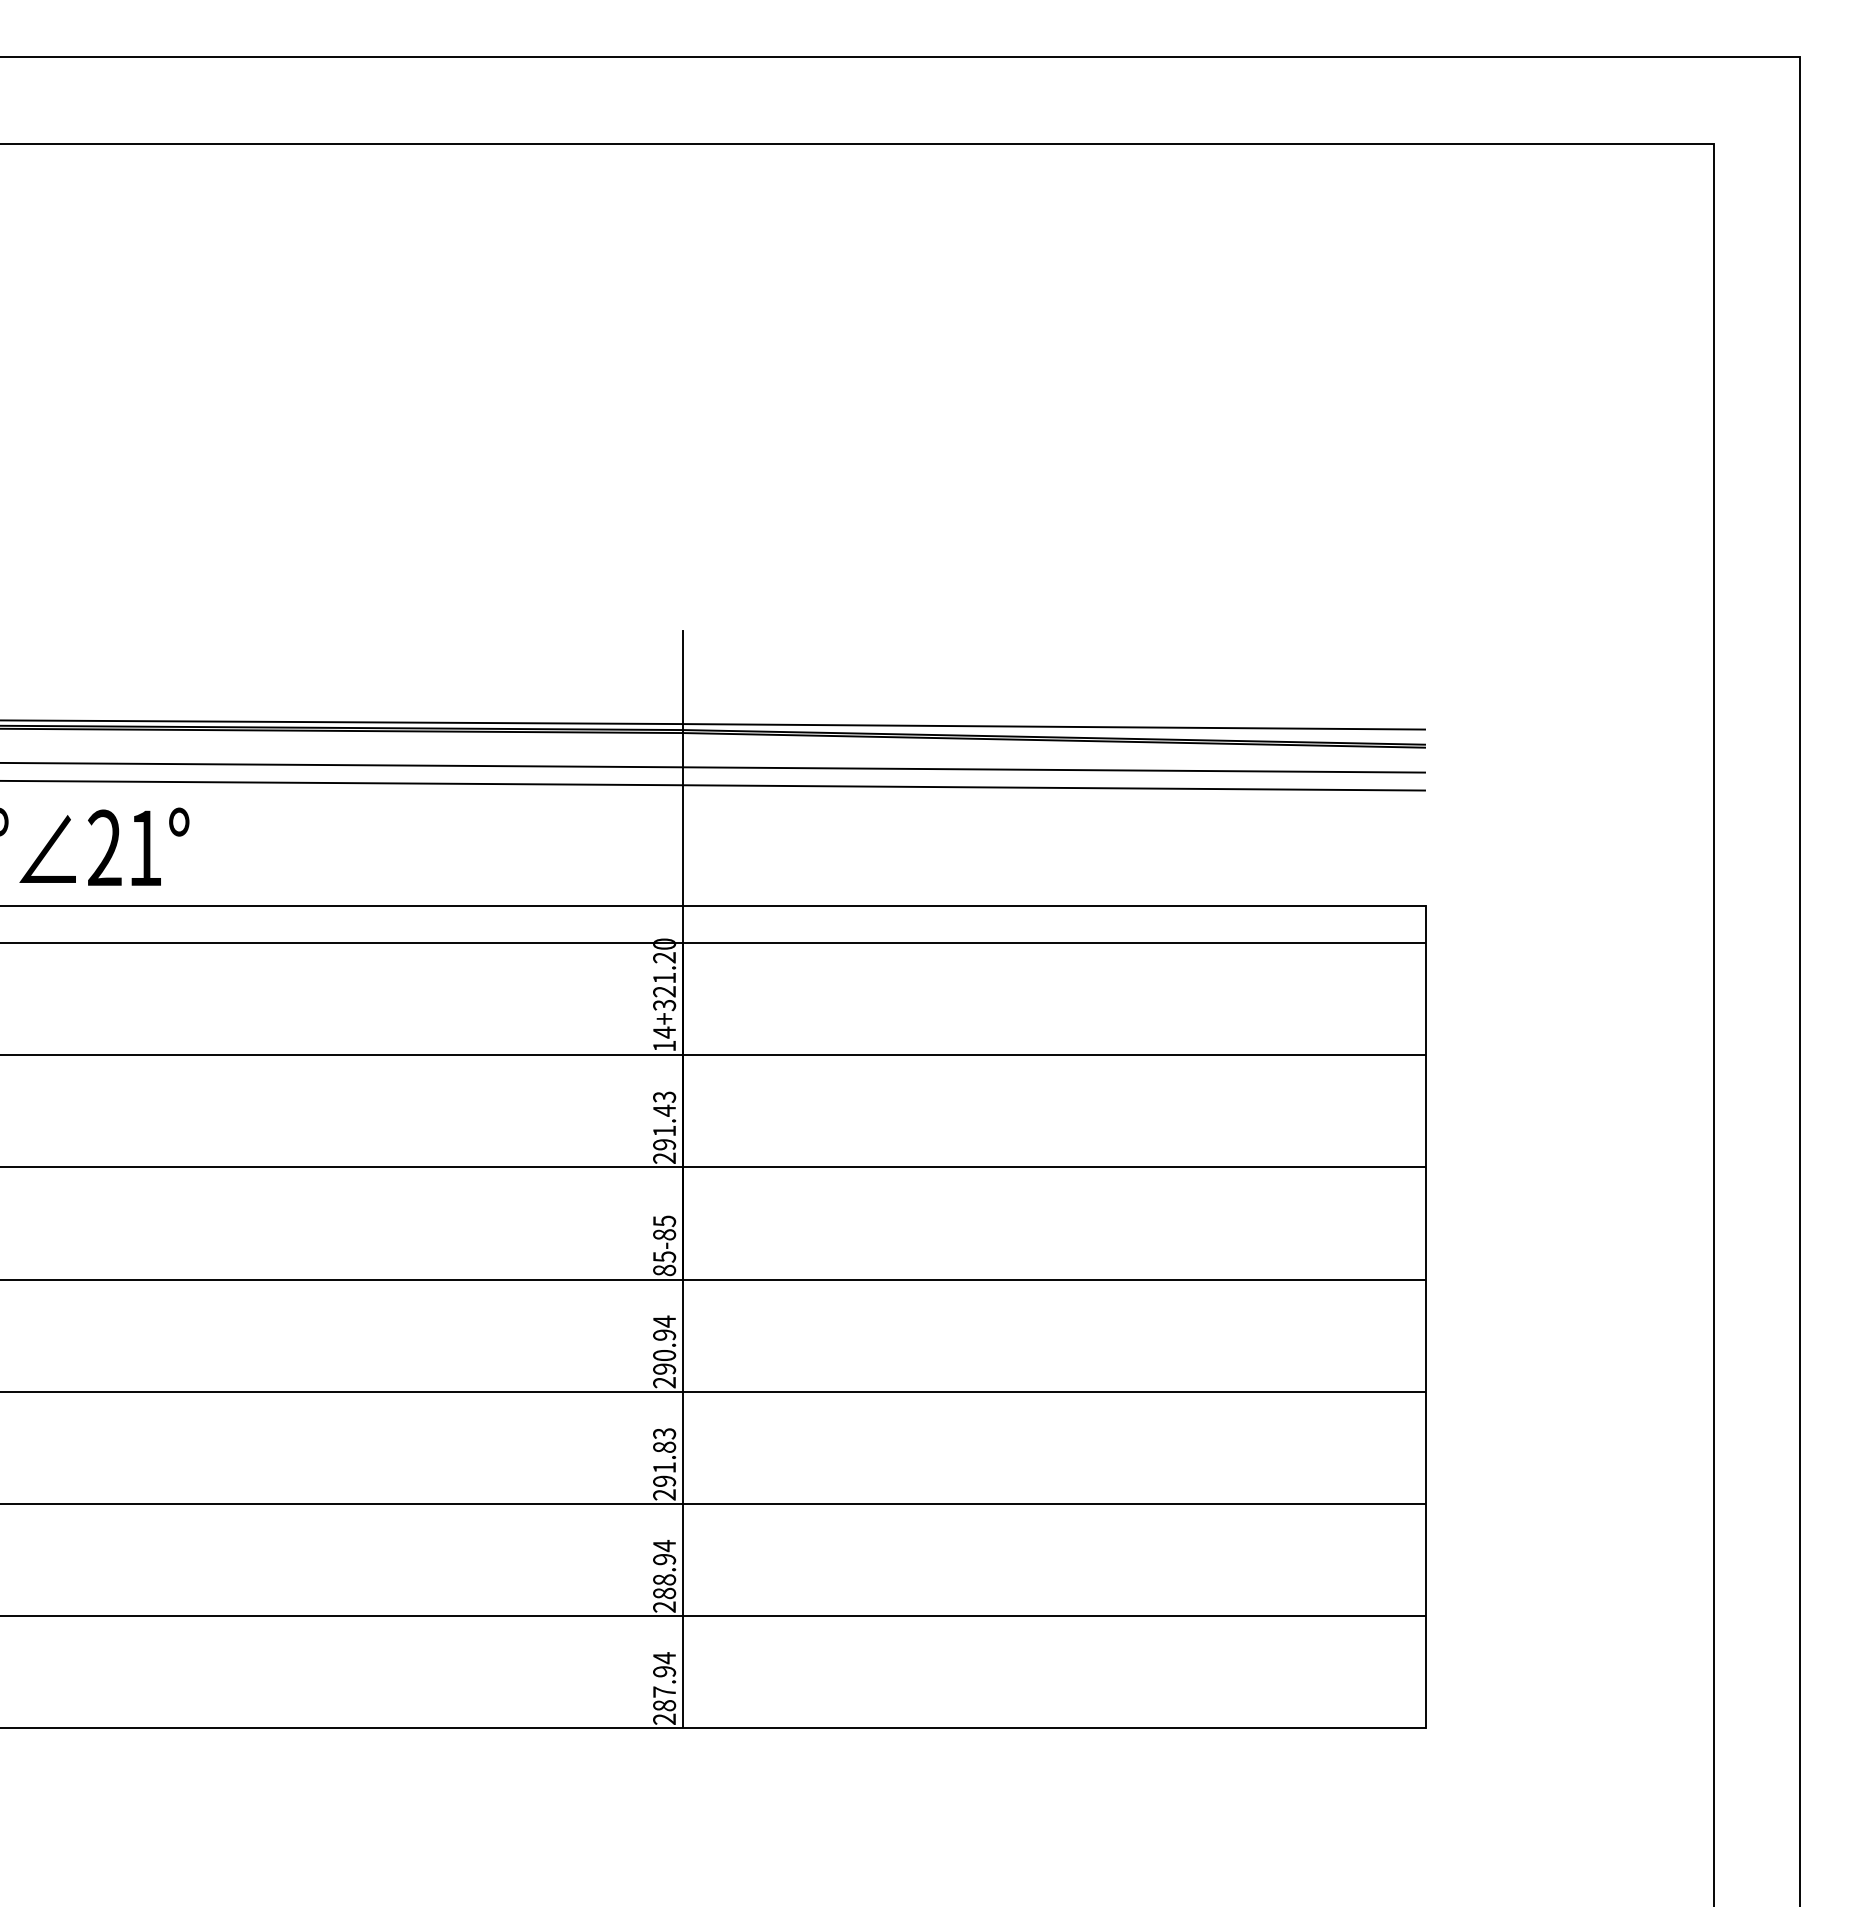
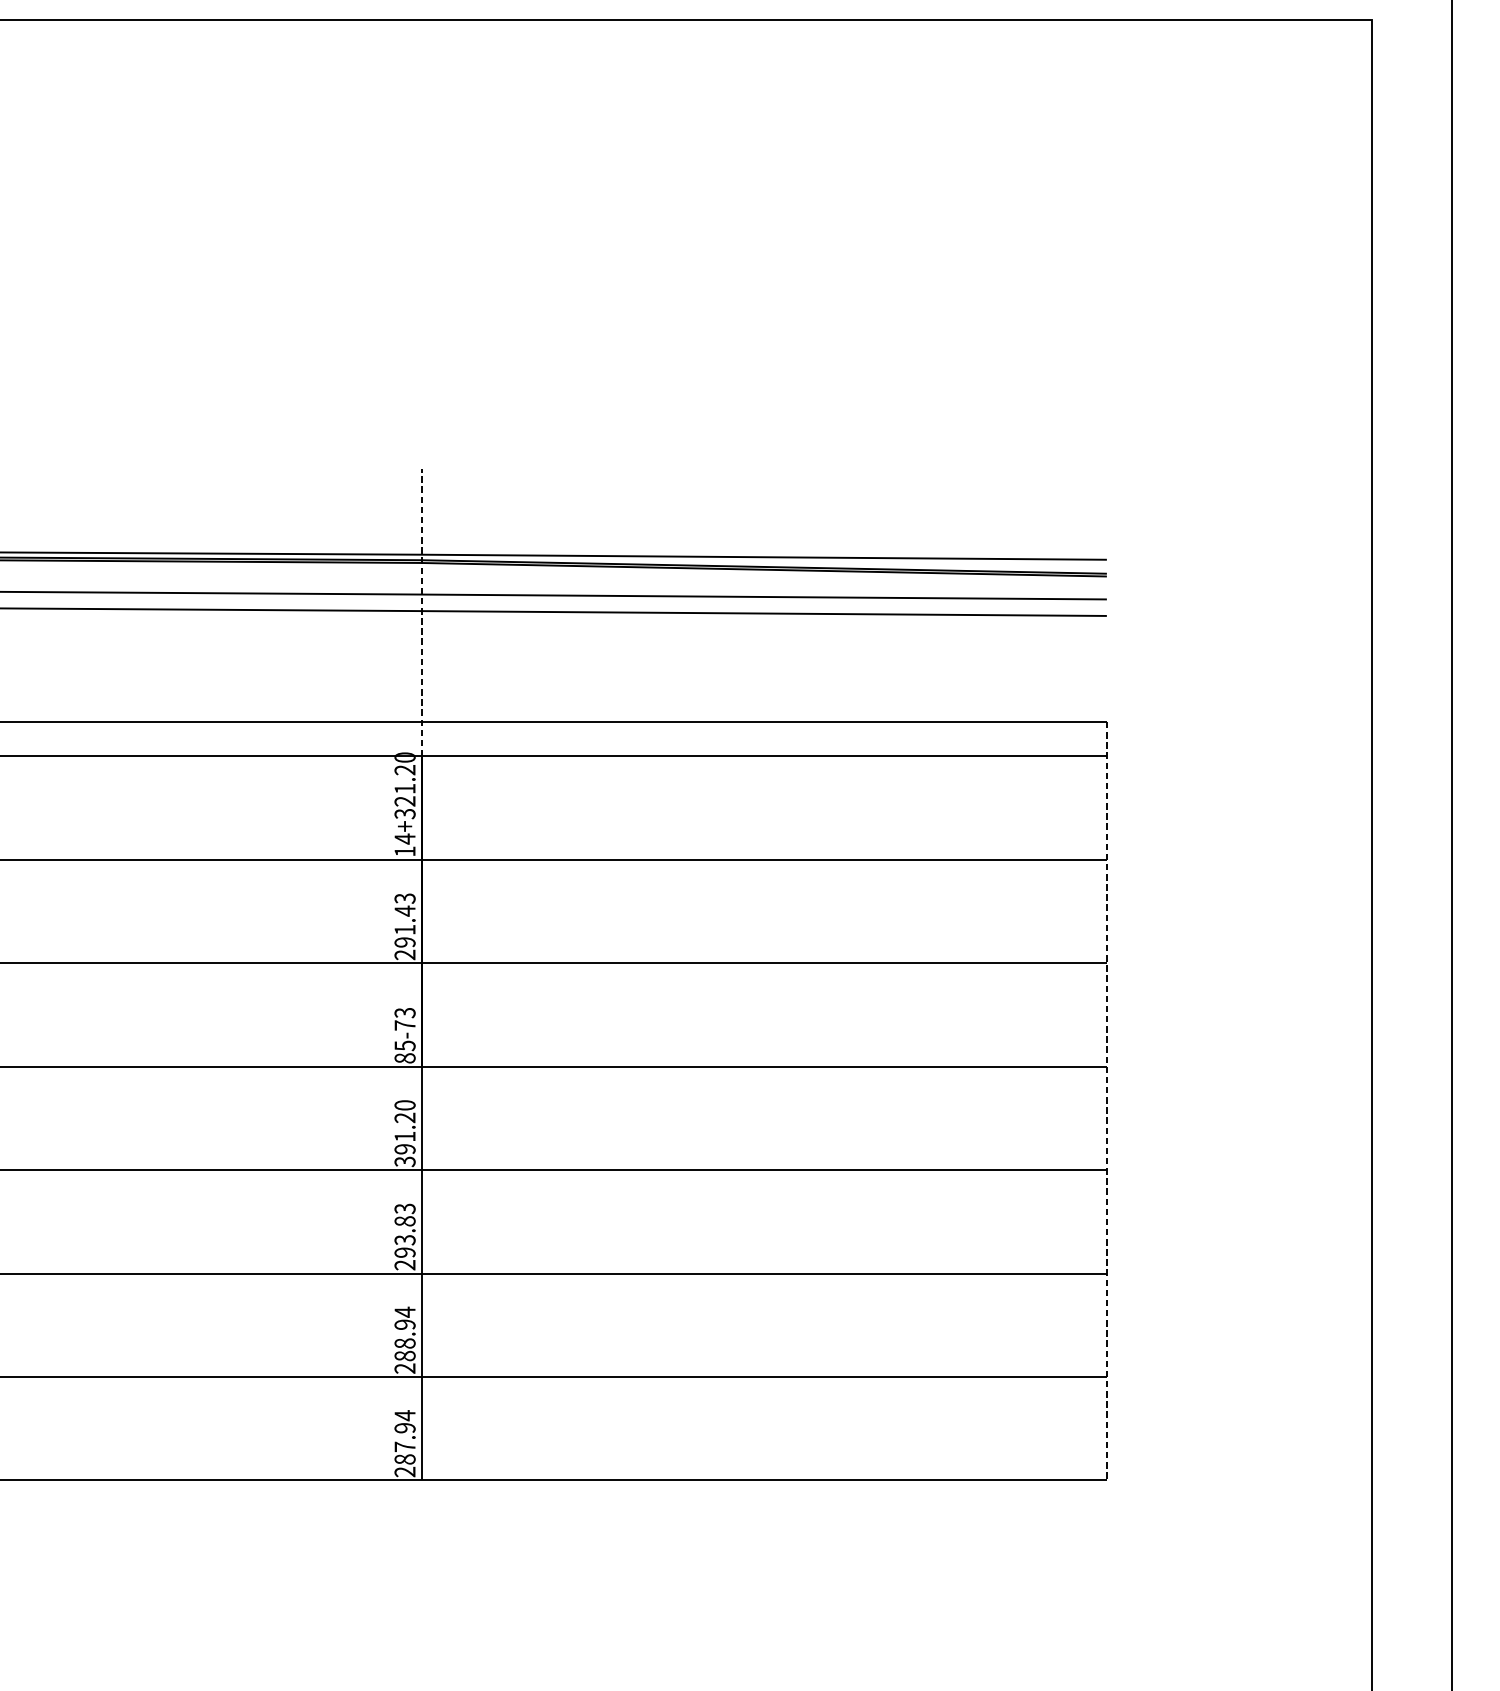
line: (682, 787) -> (421, 613), solid -> dashed
text: (664, 1227) -> (405, 1018), 85-85 -> 85-73
line: (1425, 1317) -> (1106, 1101), solid -> dashed
text: (664, 1351) -> (405, 1133), 290.94 -> 391.20
text: (664, 1467) -> (405, 1239), 291.83 -> 293.83

